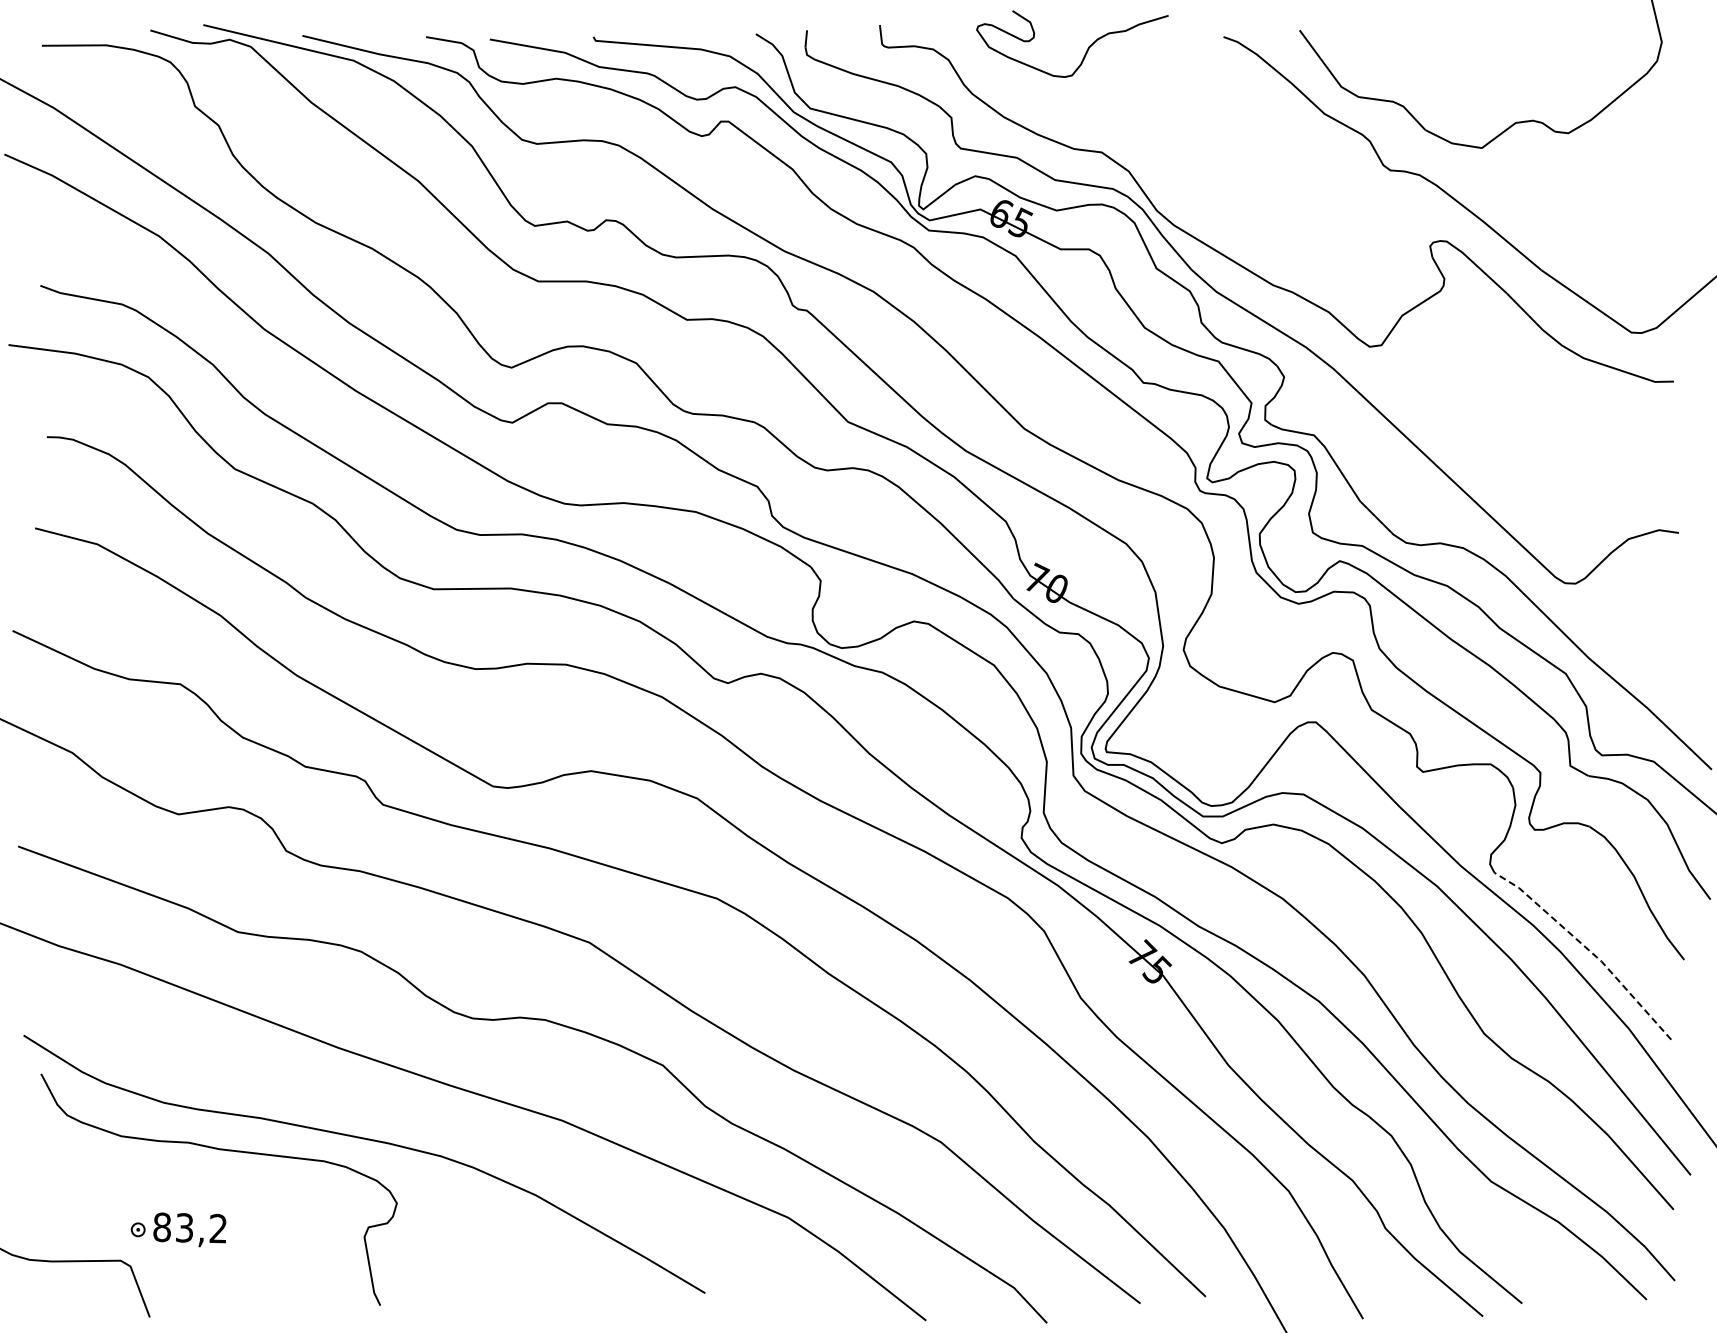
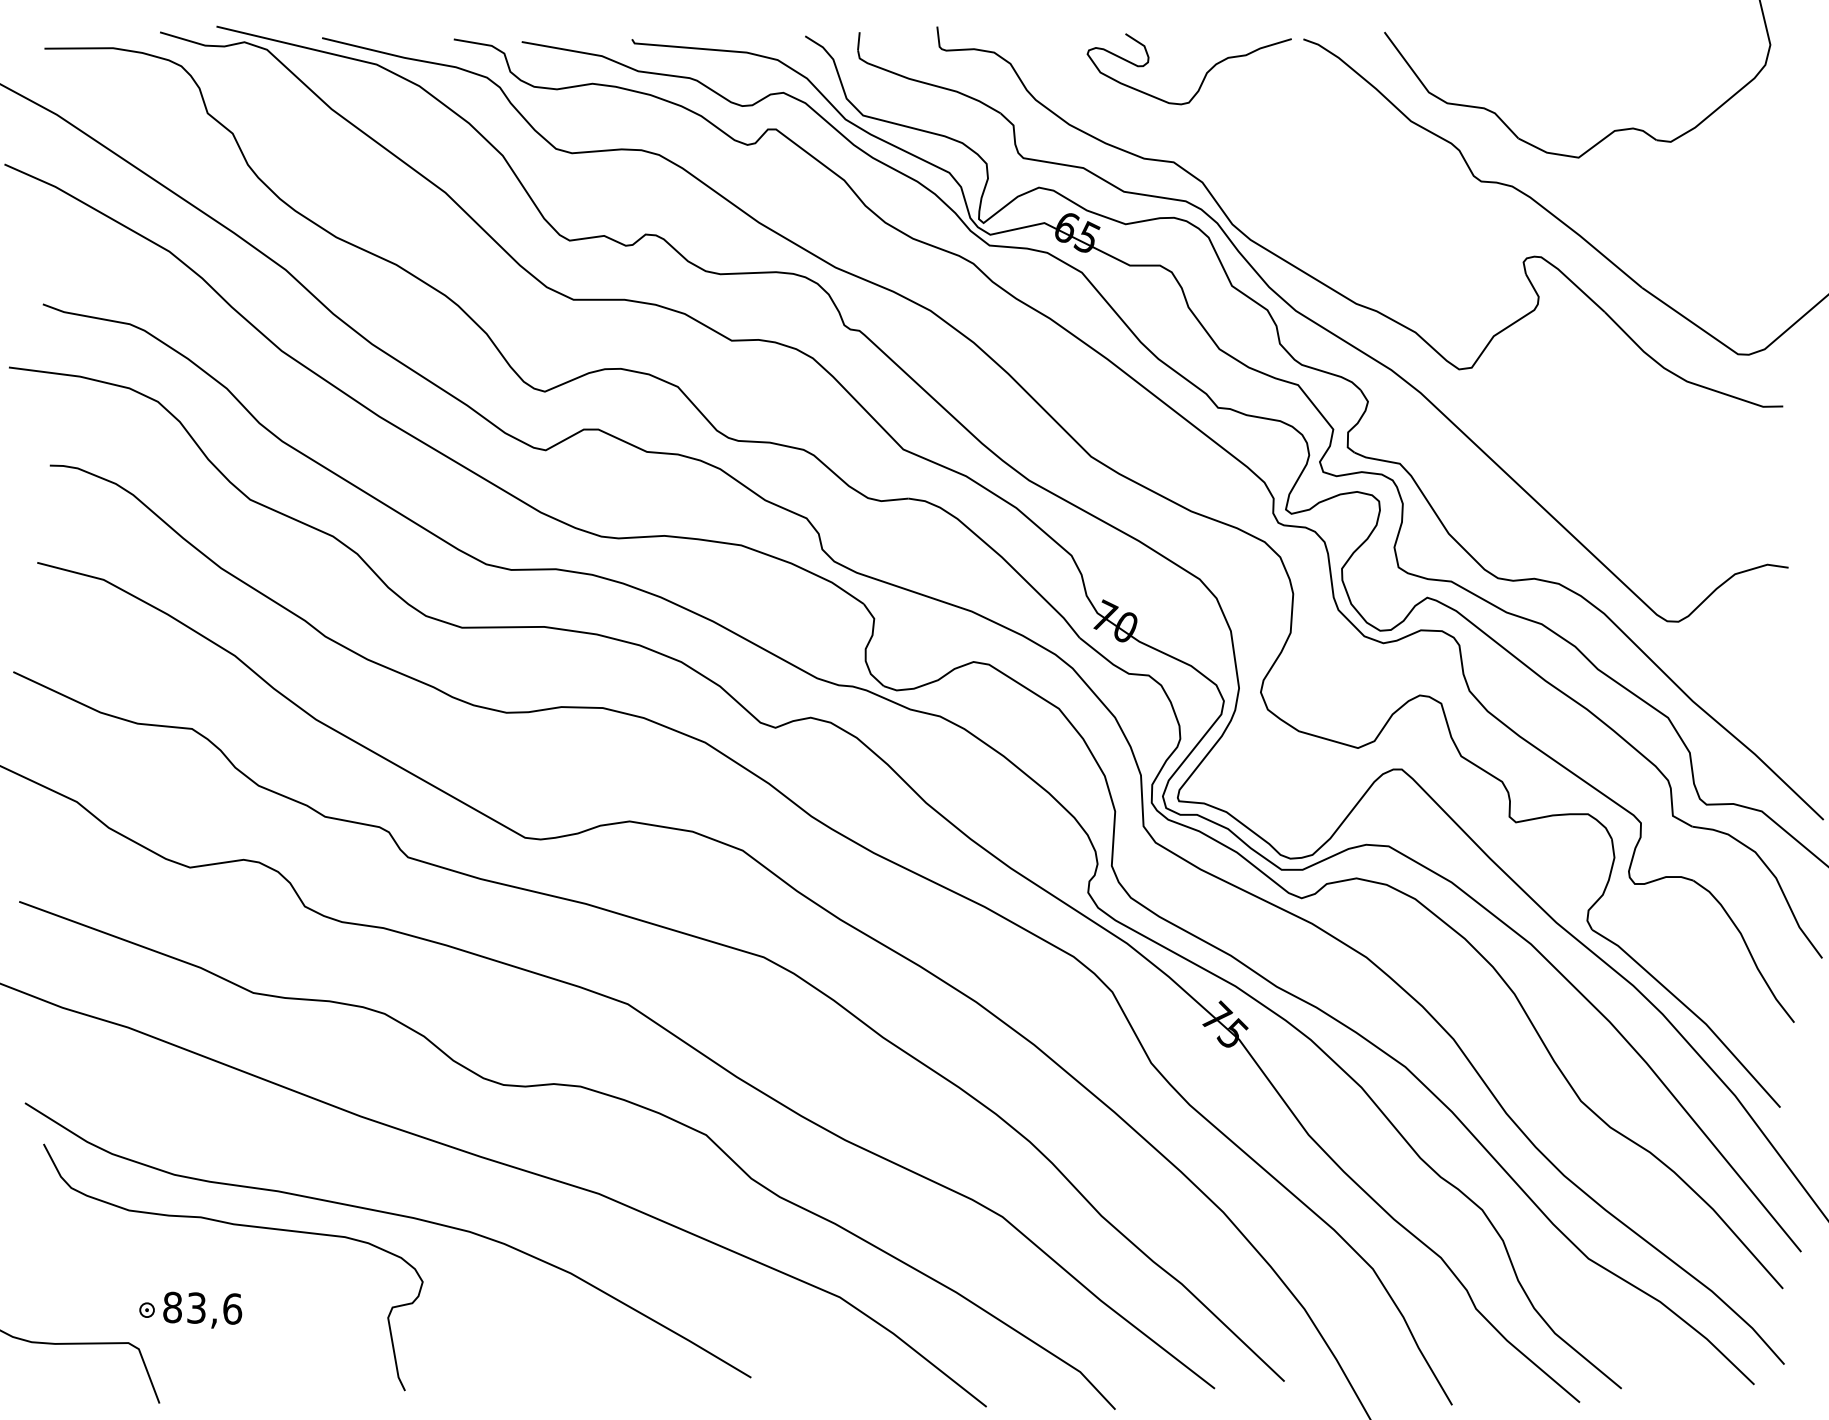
curve: (1086, 50) -> (1204, 76), moved
line: (1588, 949) -> (1692, 1011), dashed -> solid
text: (218, 1228) -> (232, 1308), 83,2 -> 83,6

